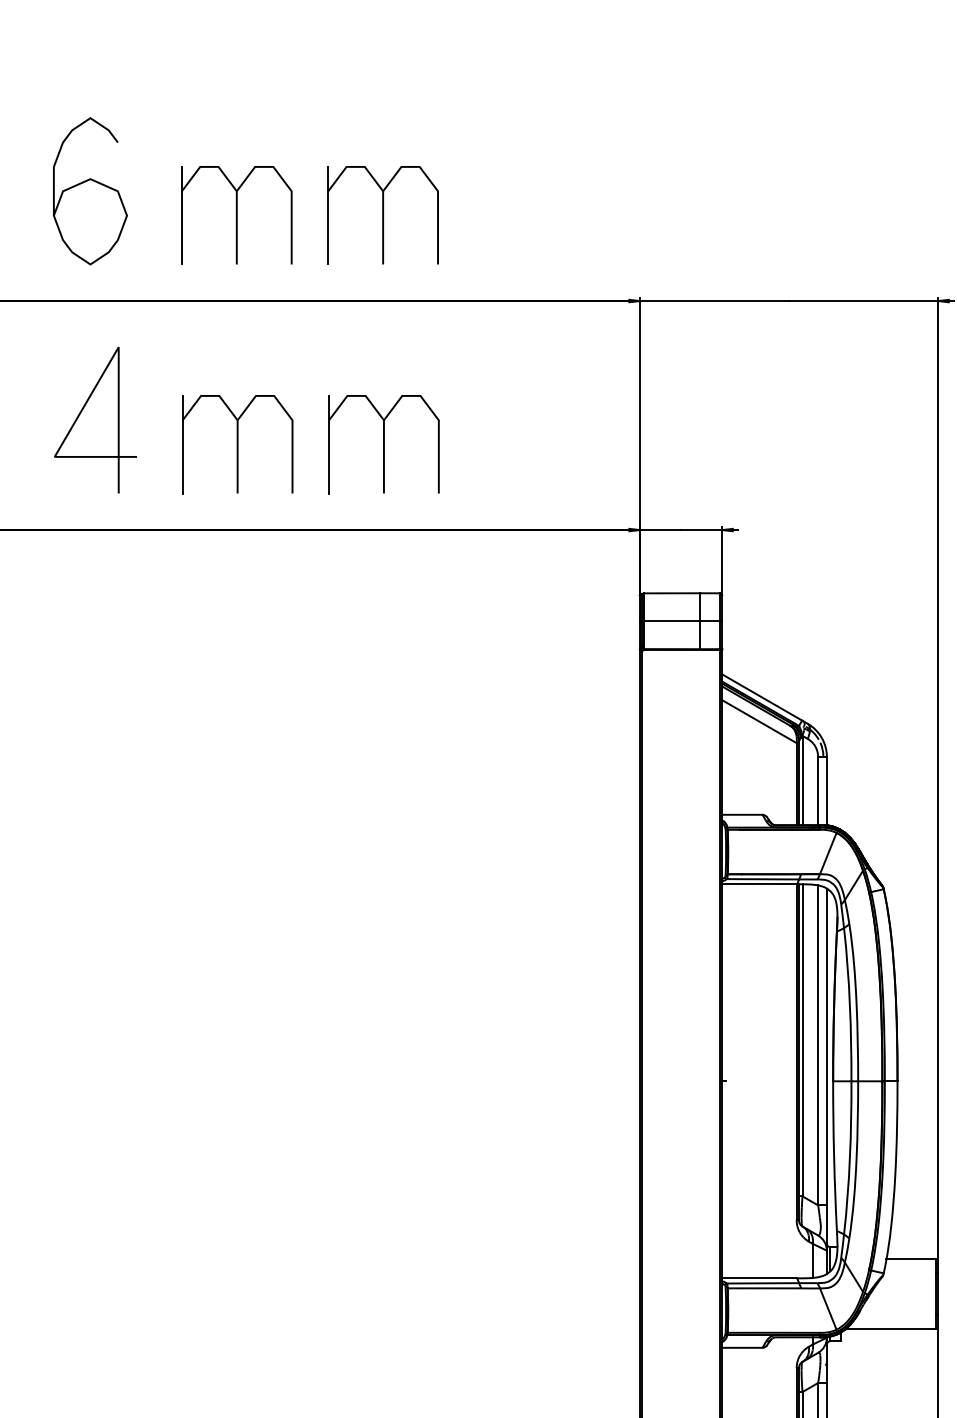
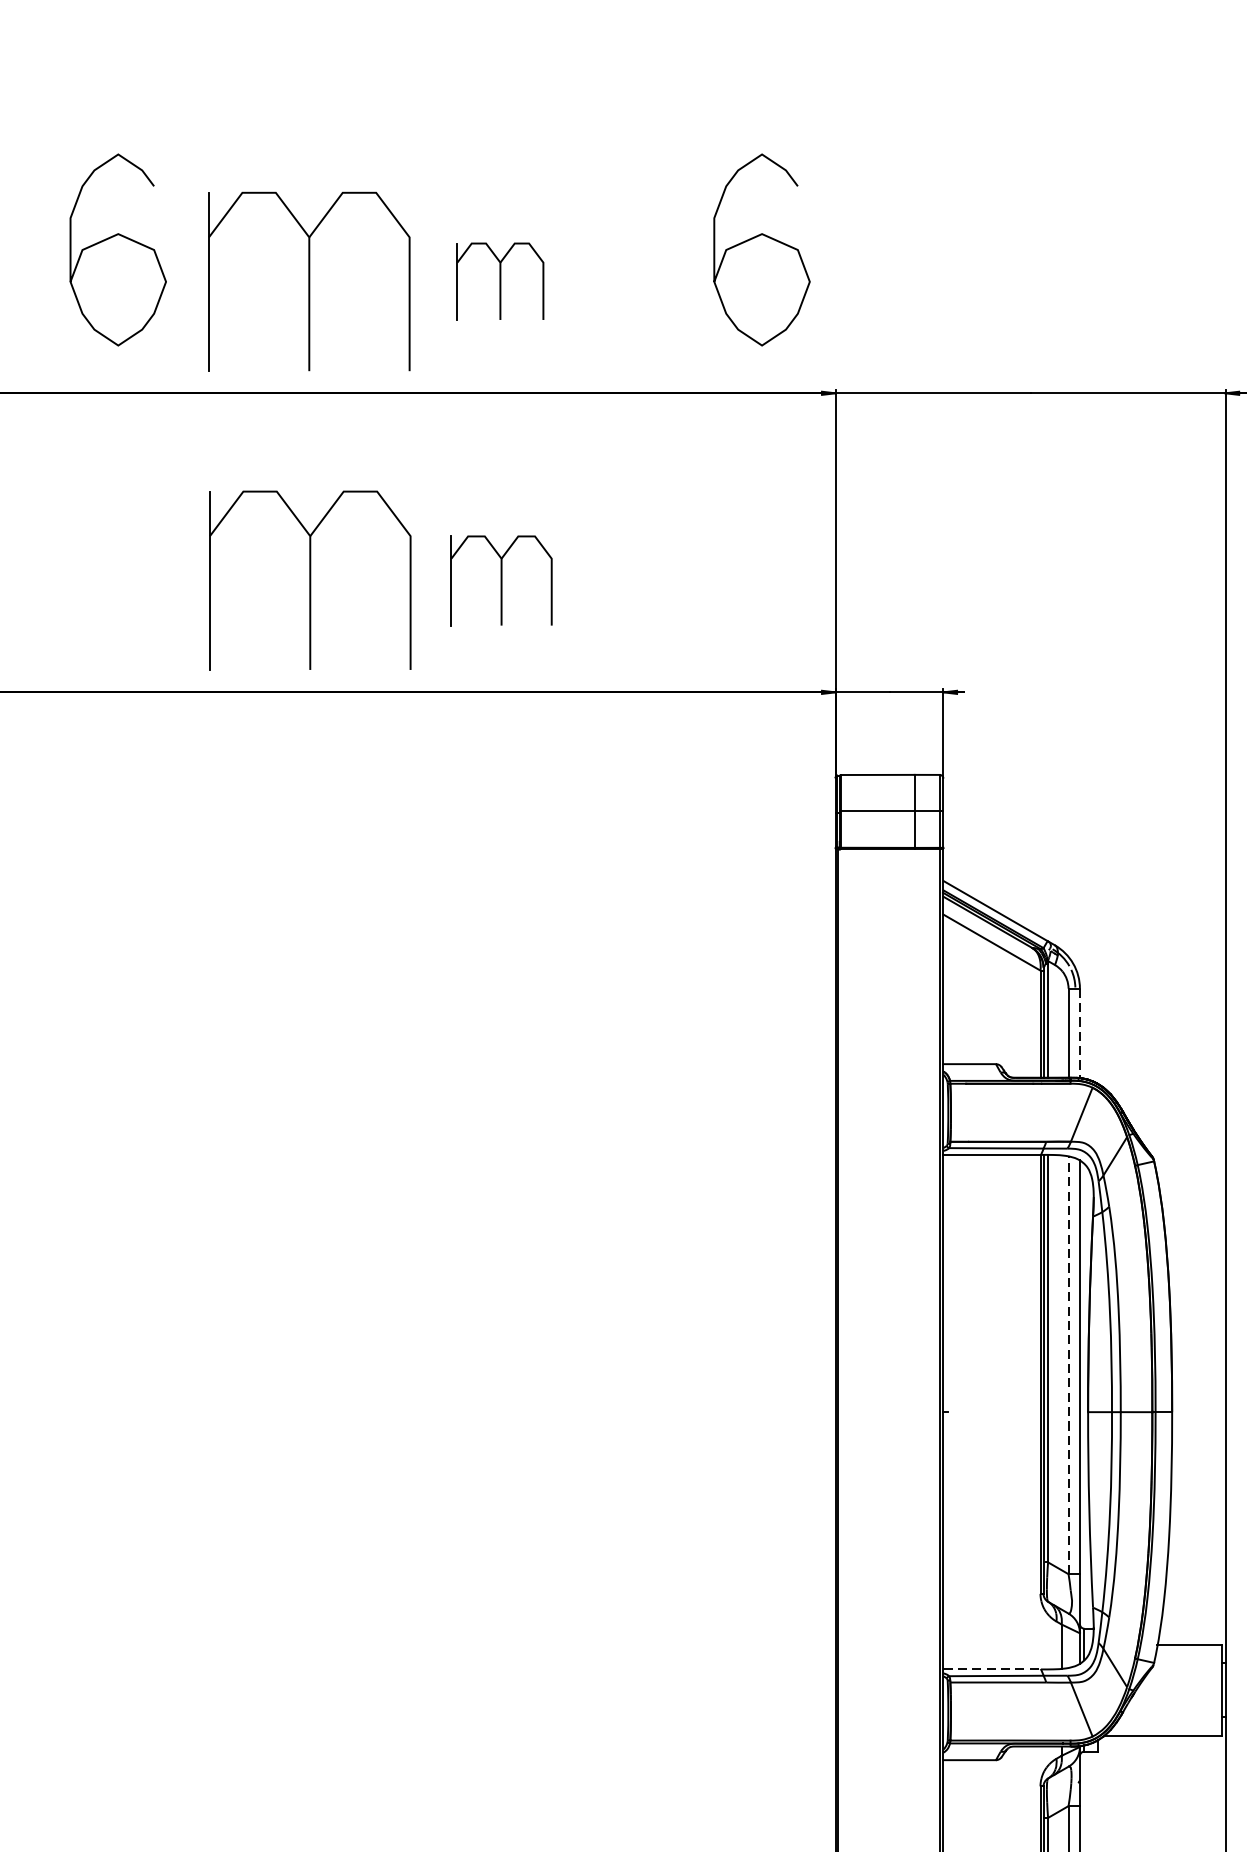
curve: (578, 182) -> (755, 238), added
part: (236, 215) -> (308, 281), size x1.4
part: (382, 215) -> (499, 281), size x0.6
line: (81, 413) -> (106, 540), removed
part: (237, 444) -> (310, 580), size x1.4
part: (383, 444) -> (500, 580), size x0.7
line: (826, 791) -> (1079, 1033), solid -> dashed
line: (818, 1045) -> (1068, 1365), solid -> dashed
line: (760, 1278) -> (993, 1669), solid -> dashed

